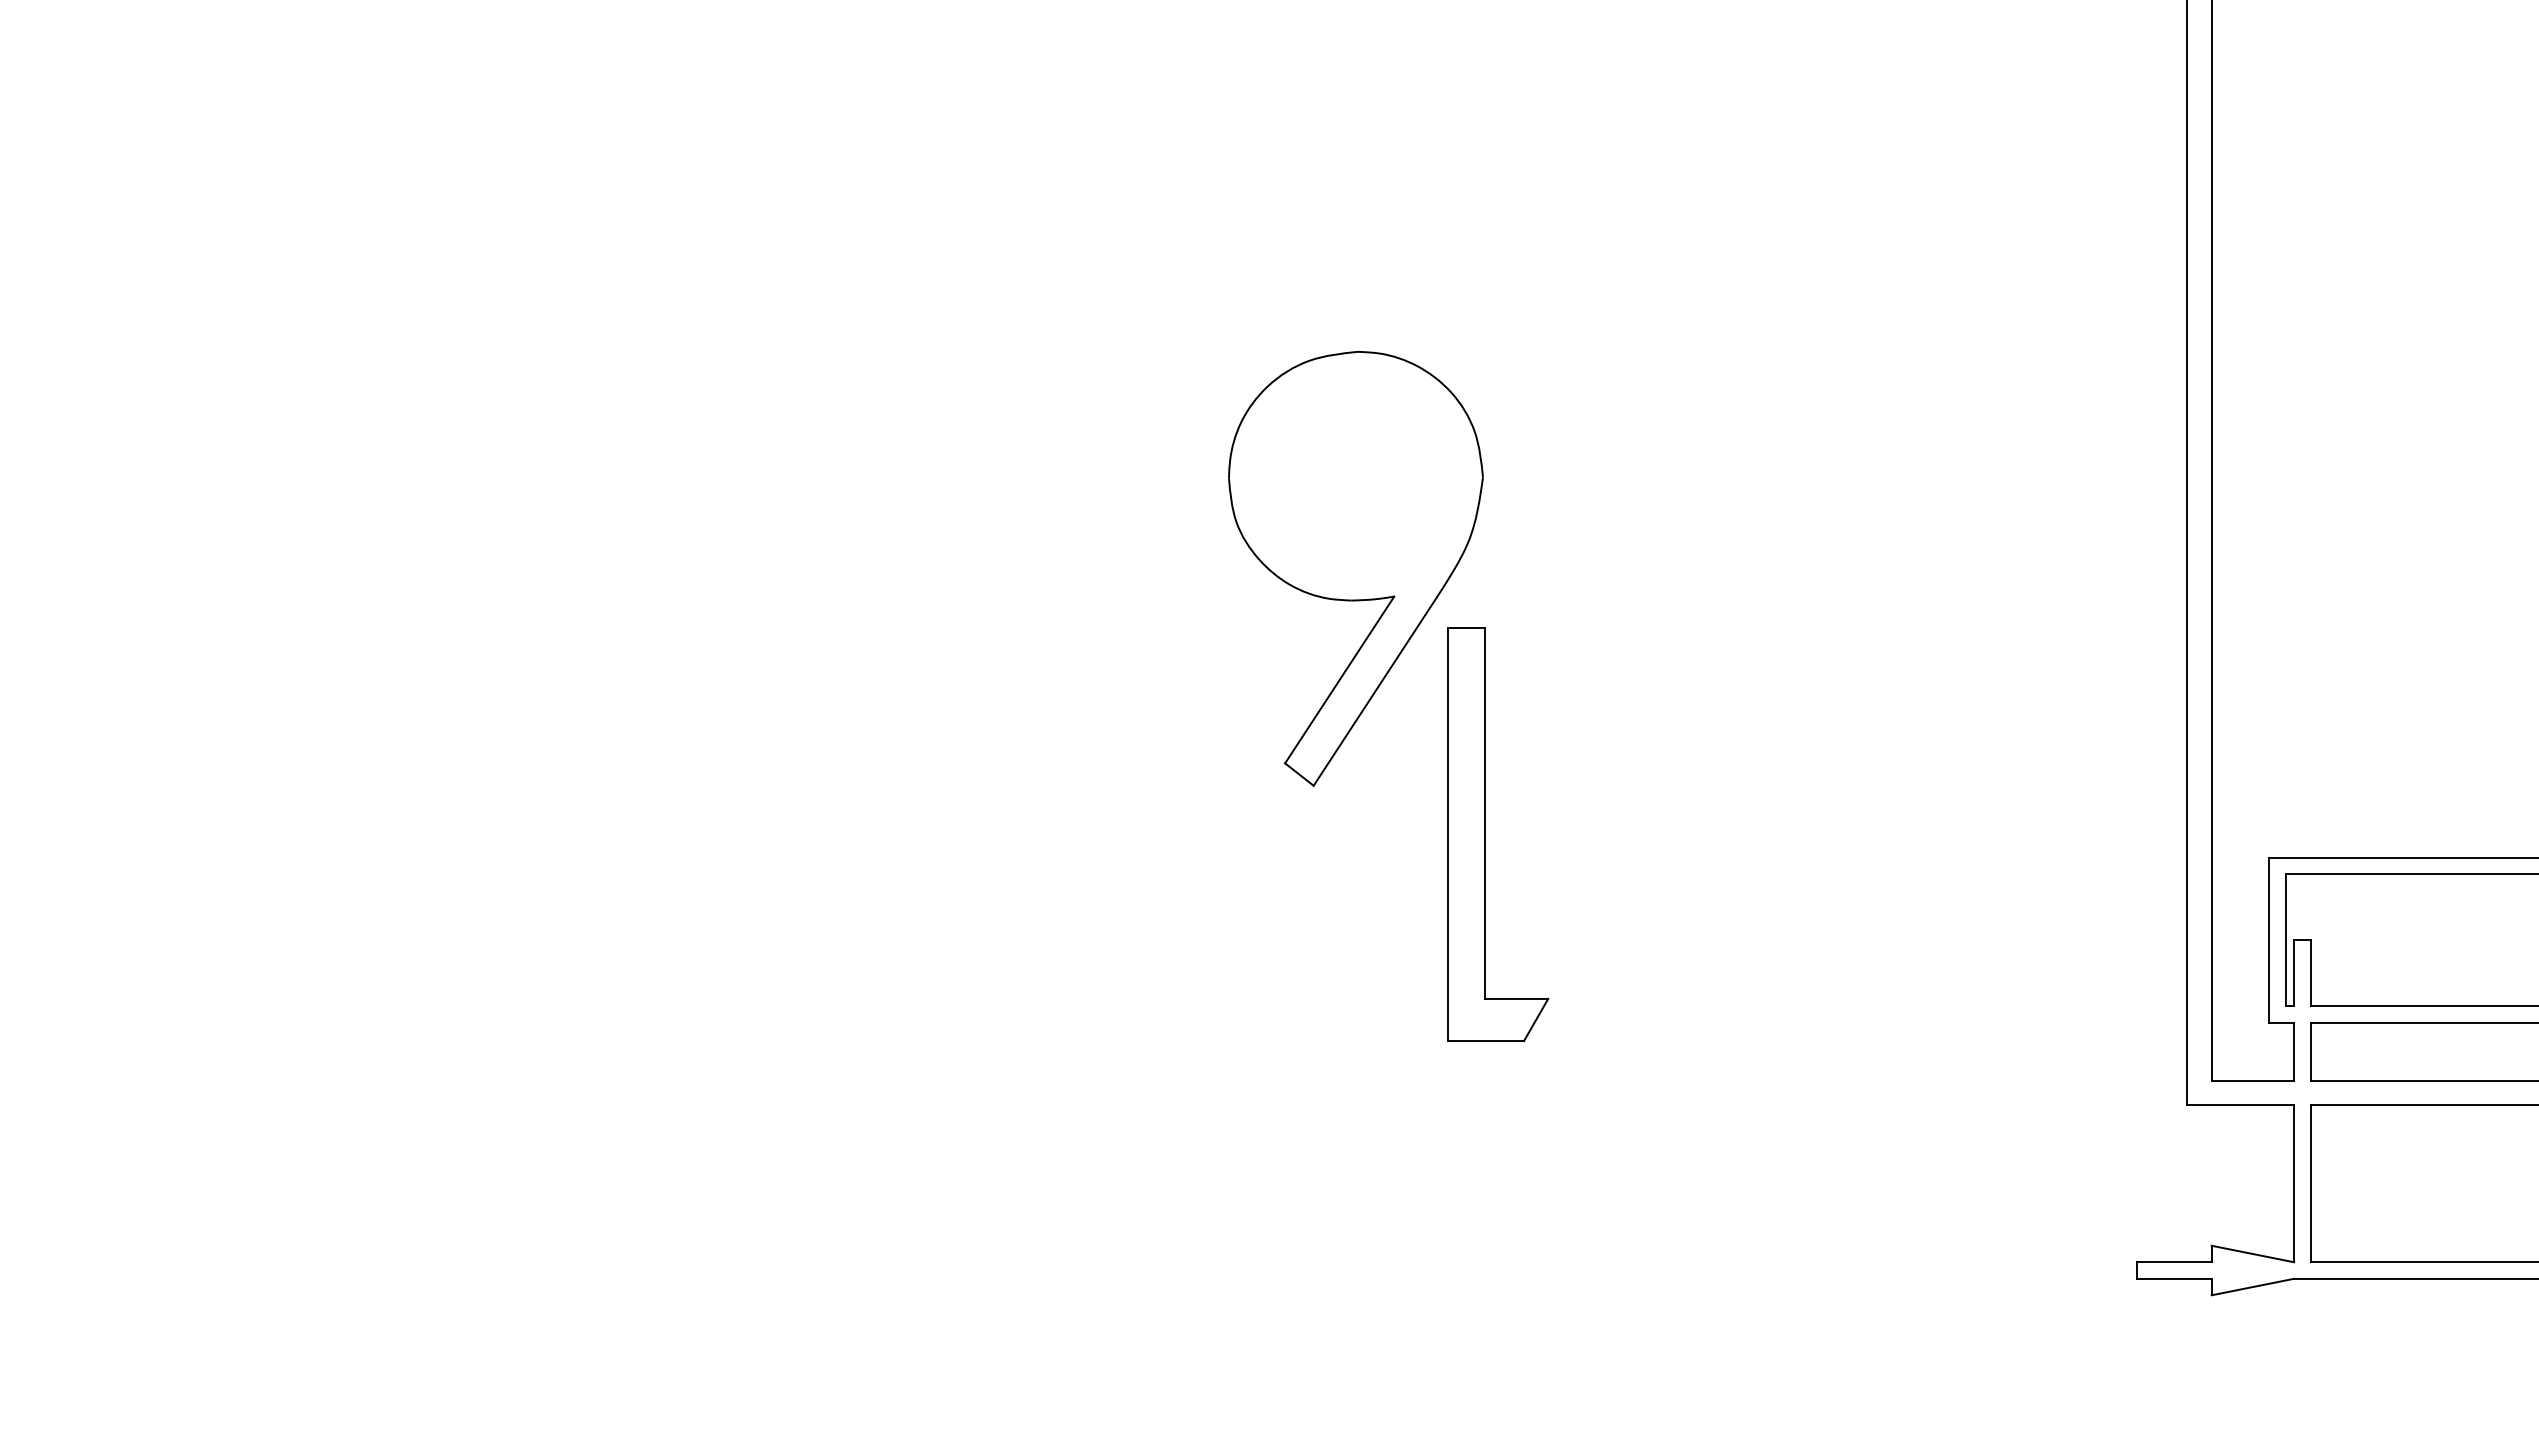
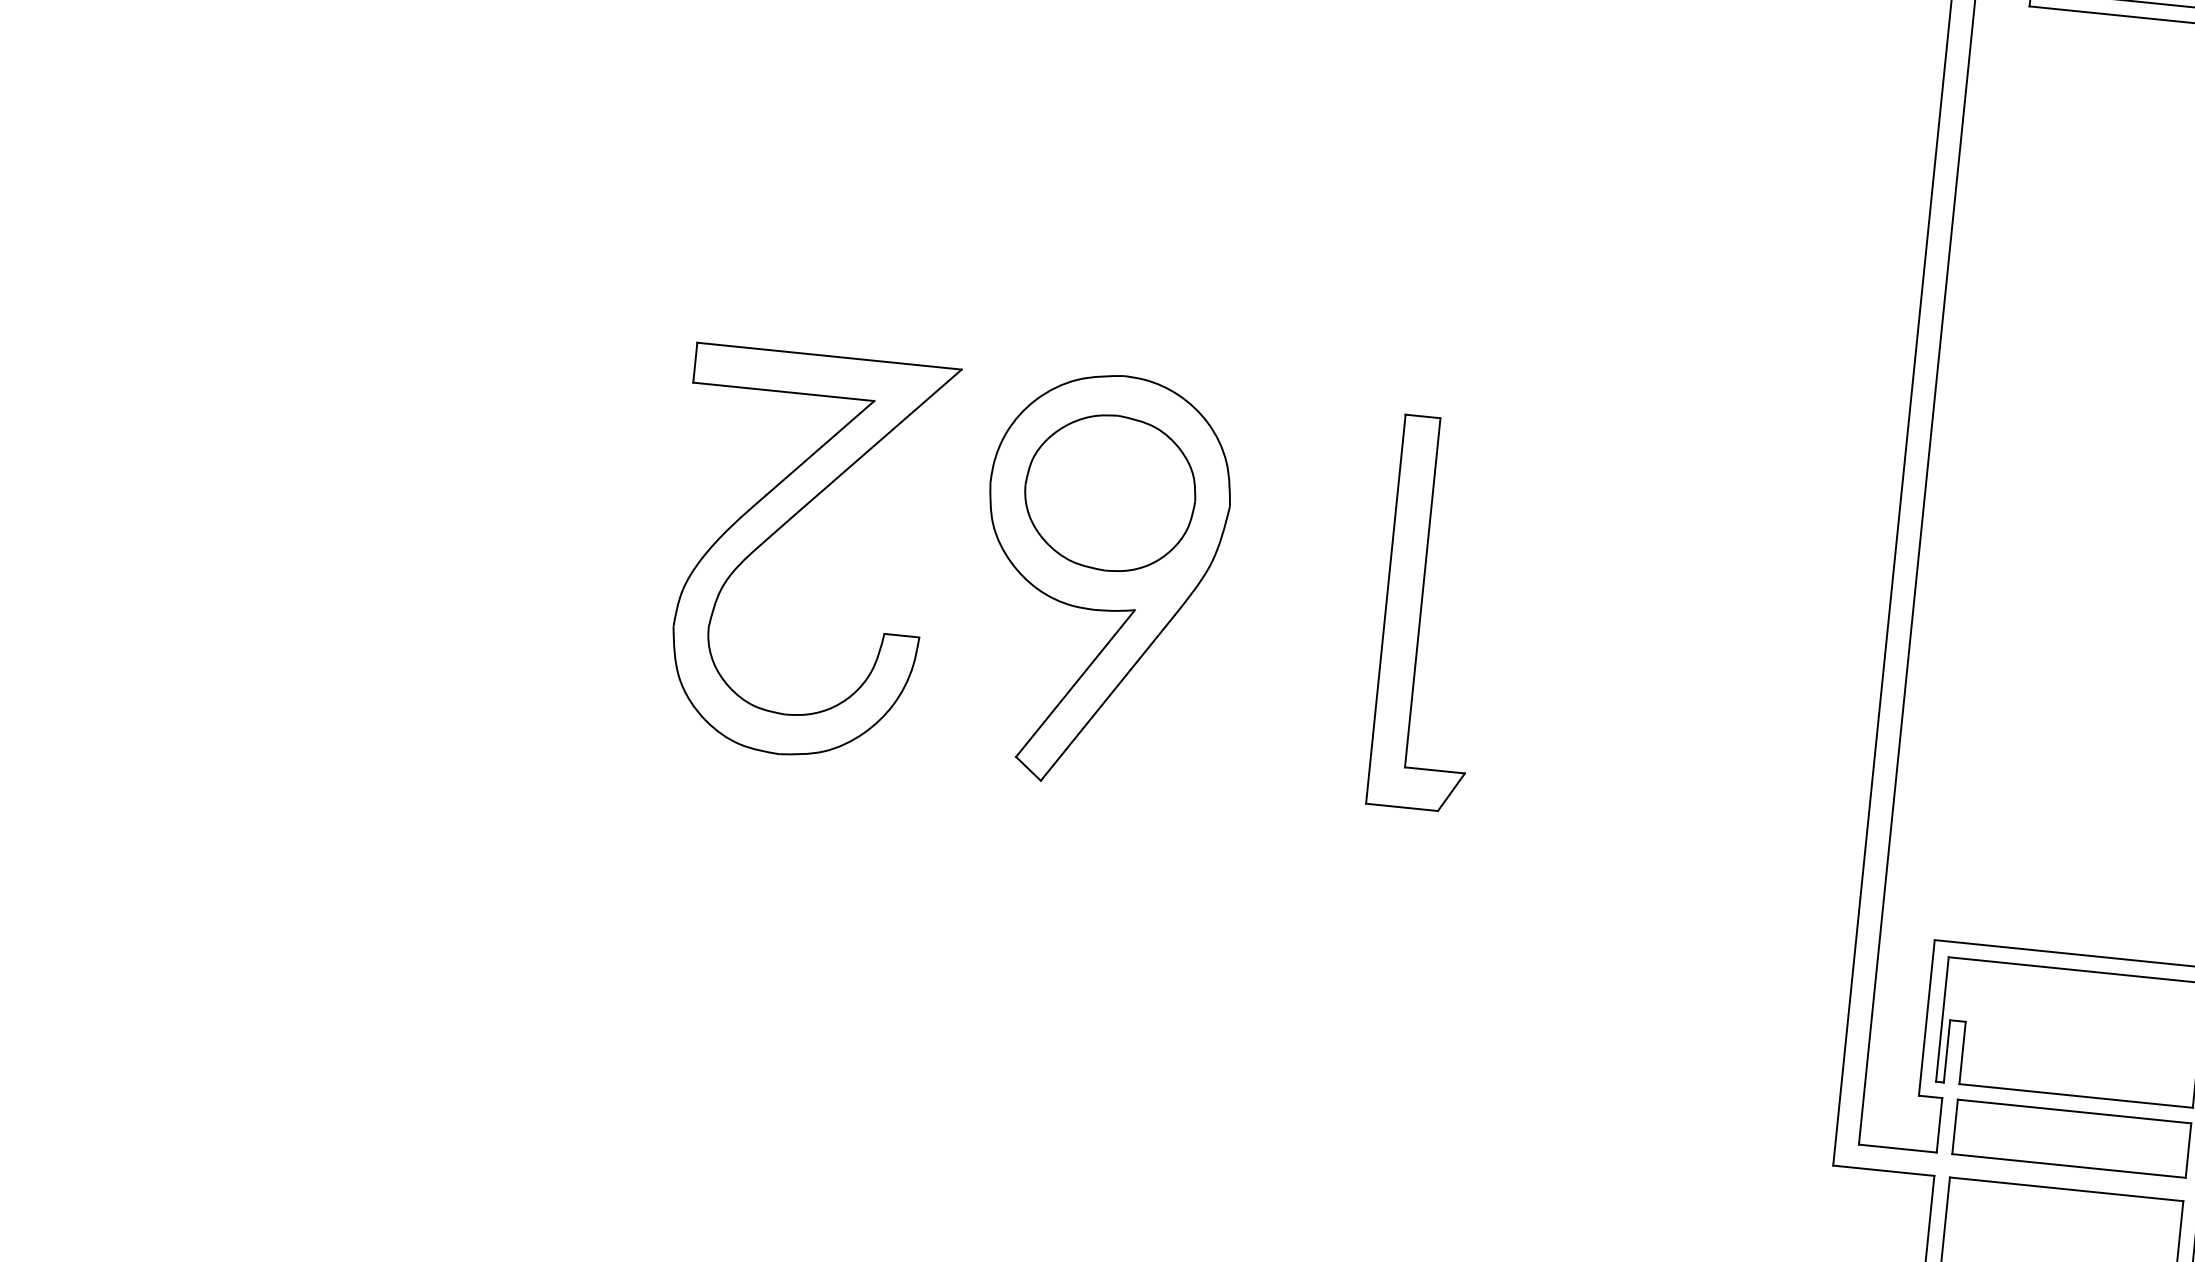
part: (1355, 476) -> (1109, 493), added
part: (1017, 544) -> (784, 525), added
part: (1485, 834) -> (1421, 612), moved

